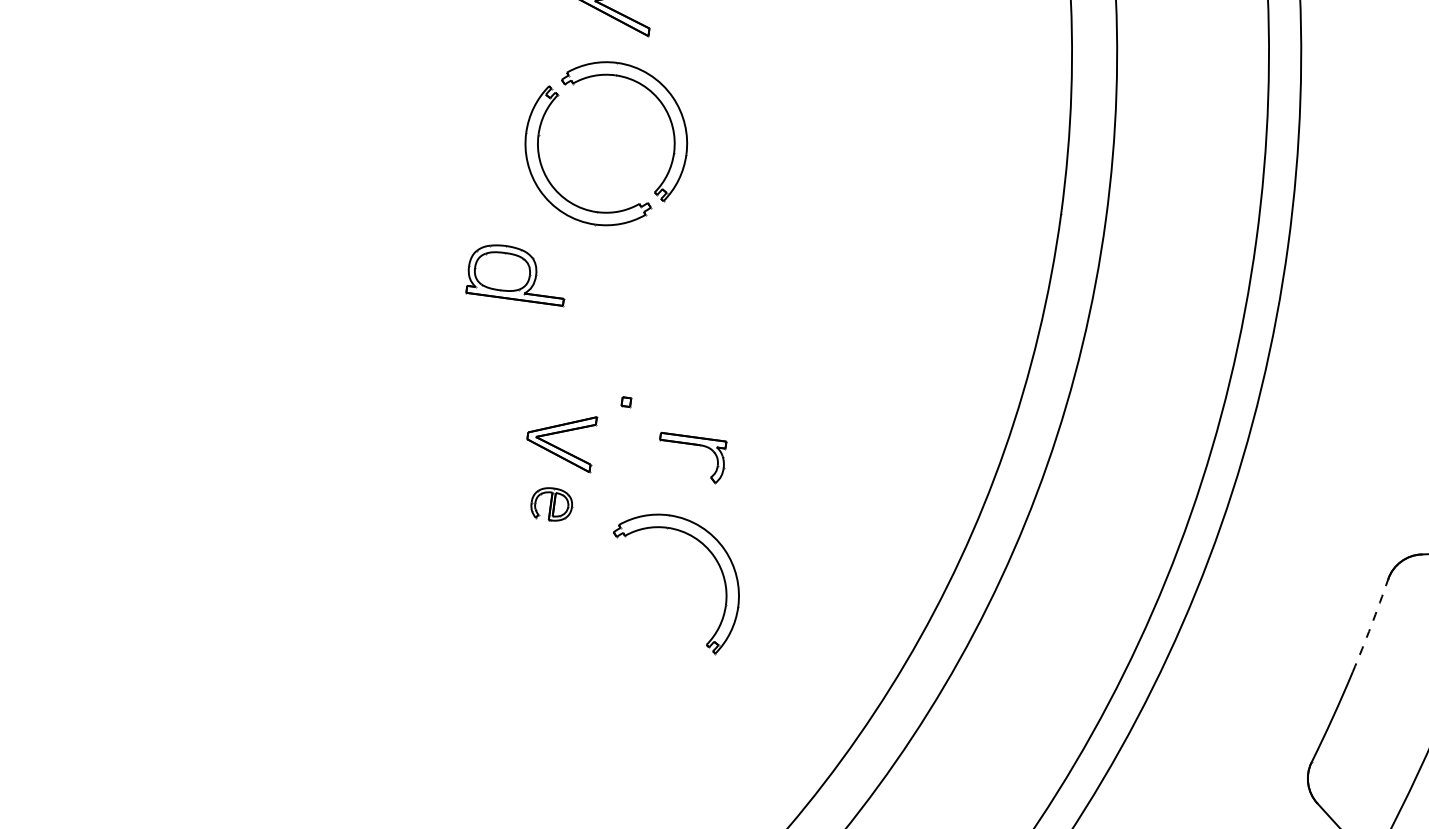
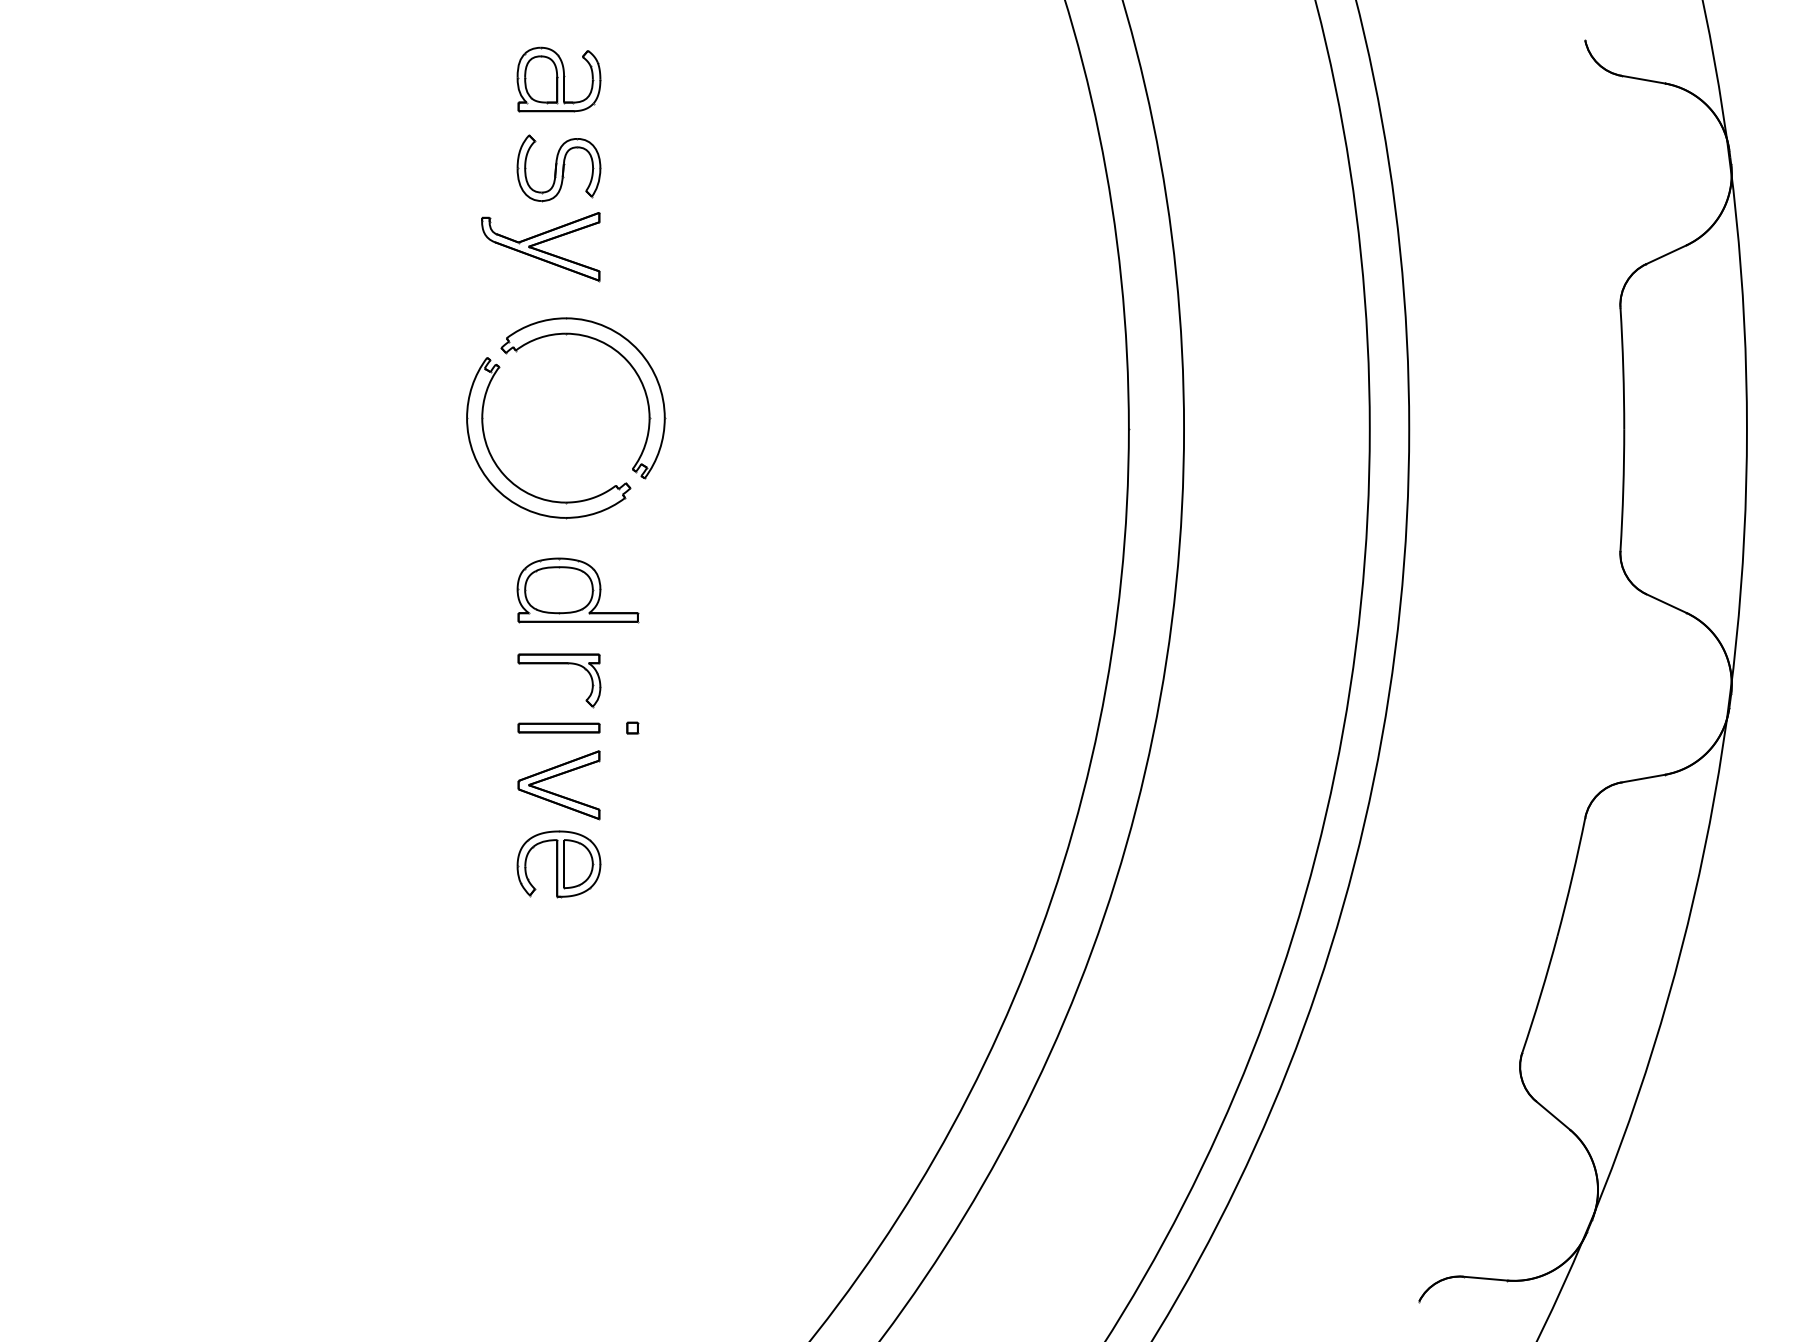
part: (517, 273) -> (577, 590), moved
part: (566, 393) -> (558, 727), added
part: (693, 445) -> (559, 664), moved
part: (551, 504) -> (558, 864), size x1.67
part: (711, 554) -> (760, 898), removed
arc: (1371, 626) -> (1572, 877), dashed -> solid

